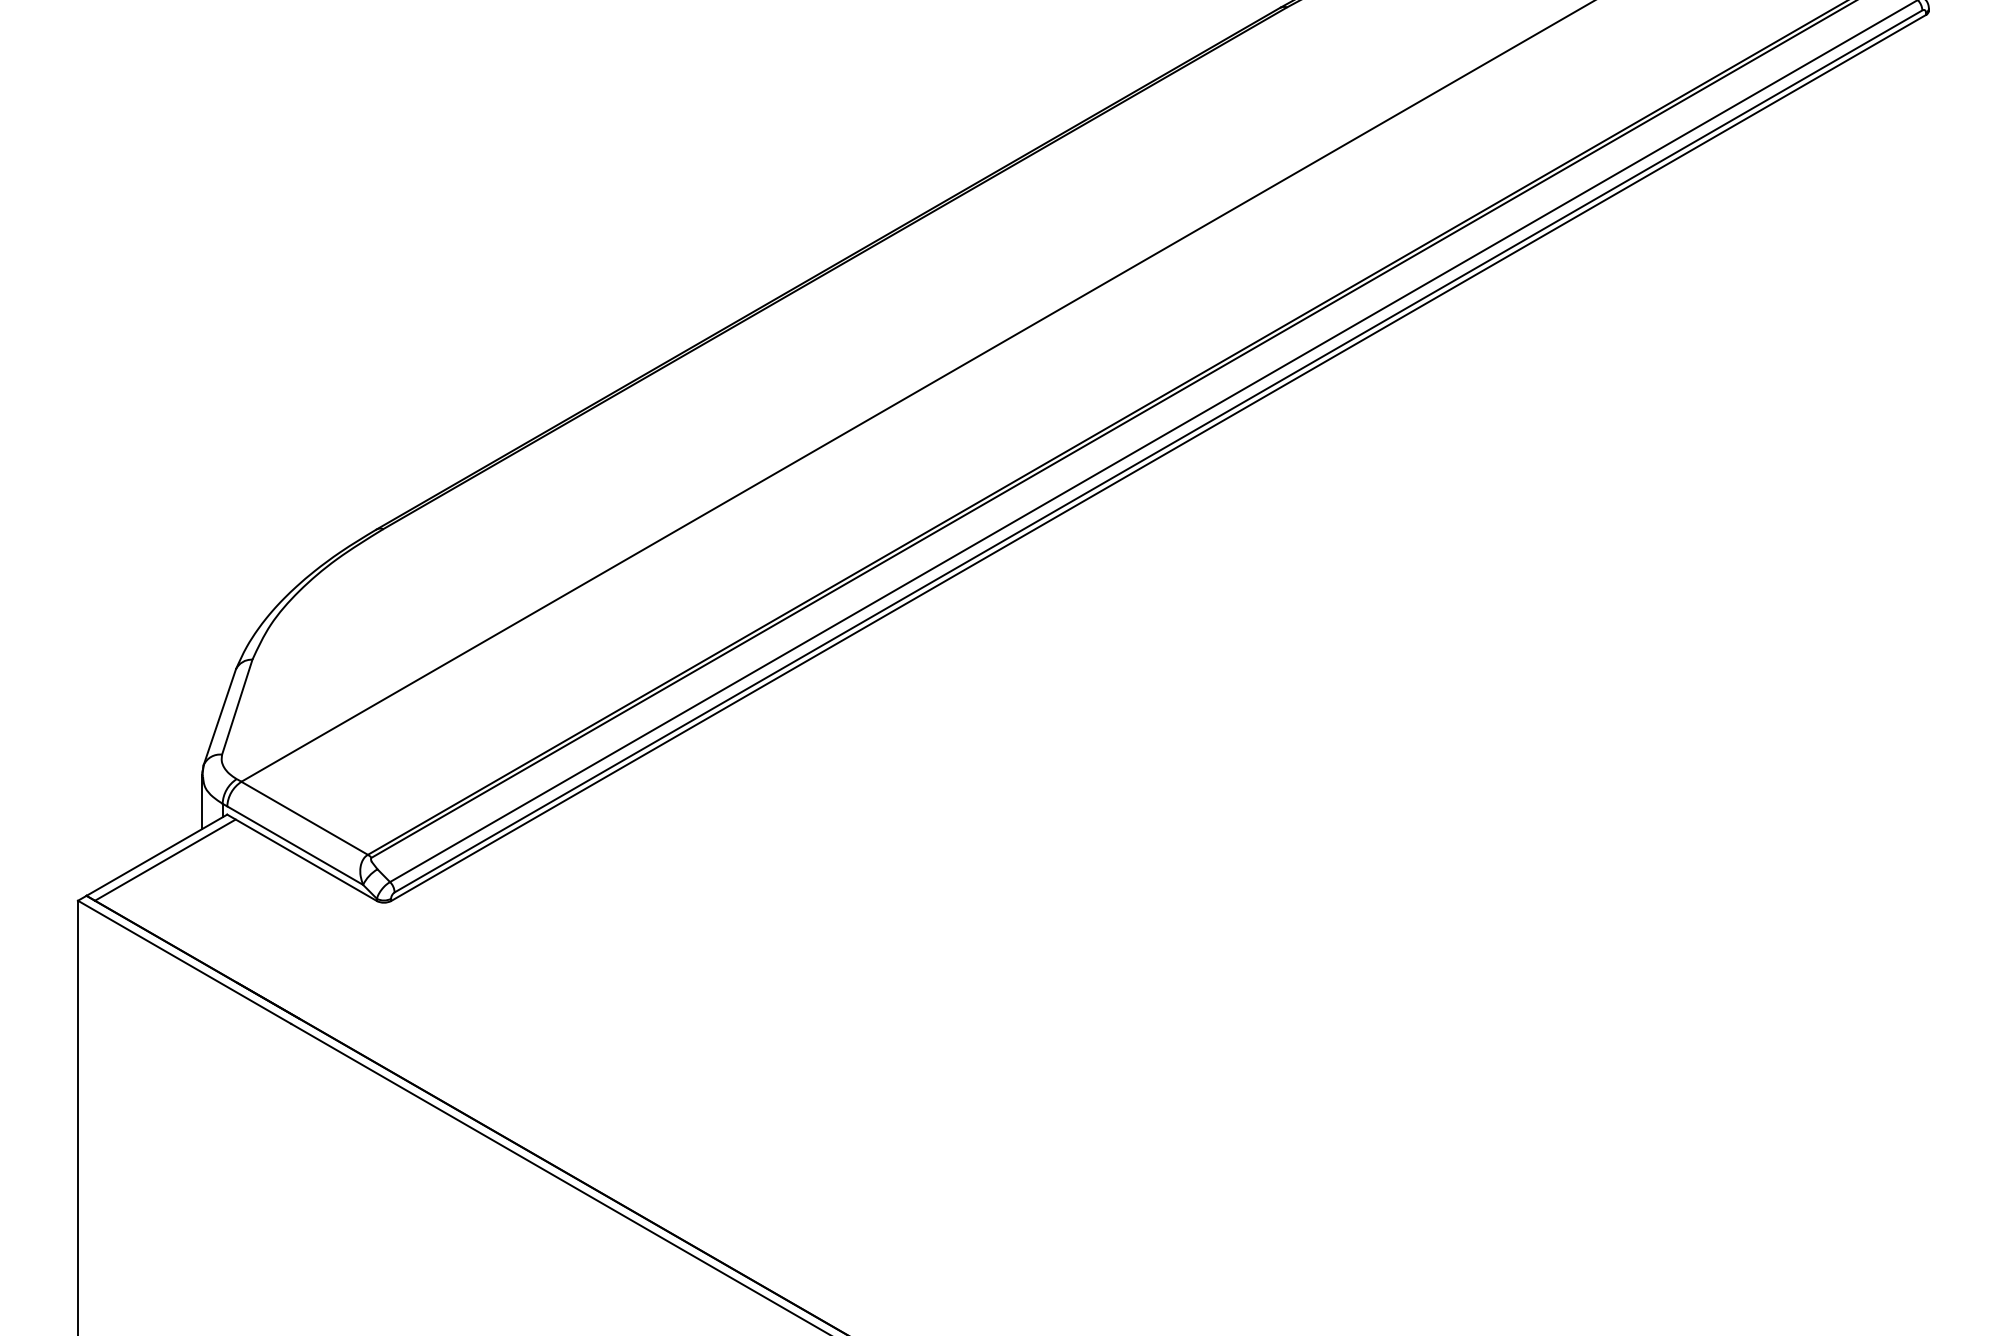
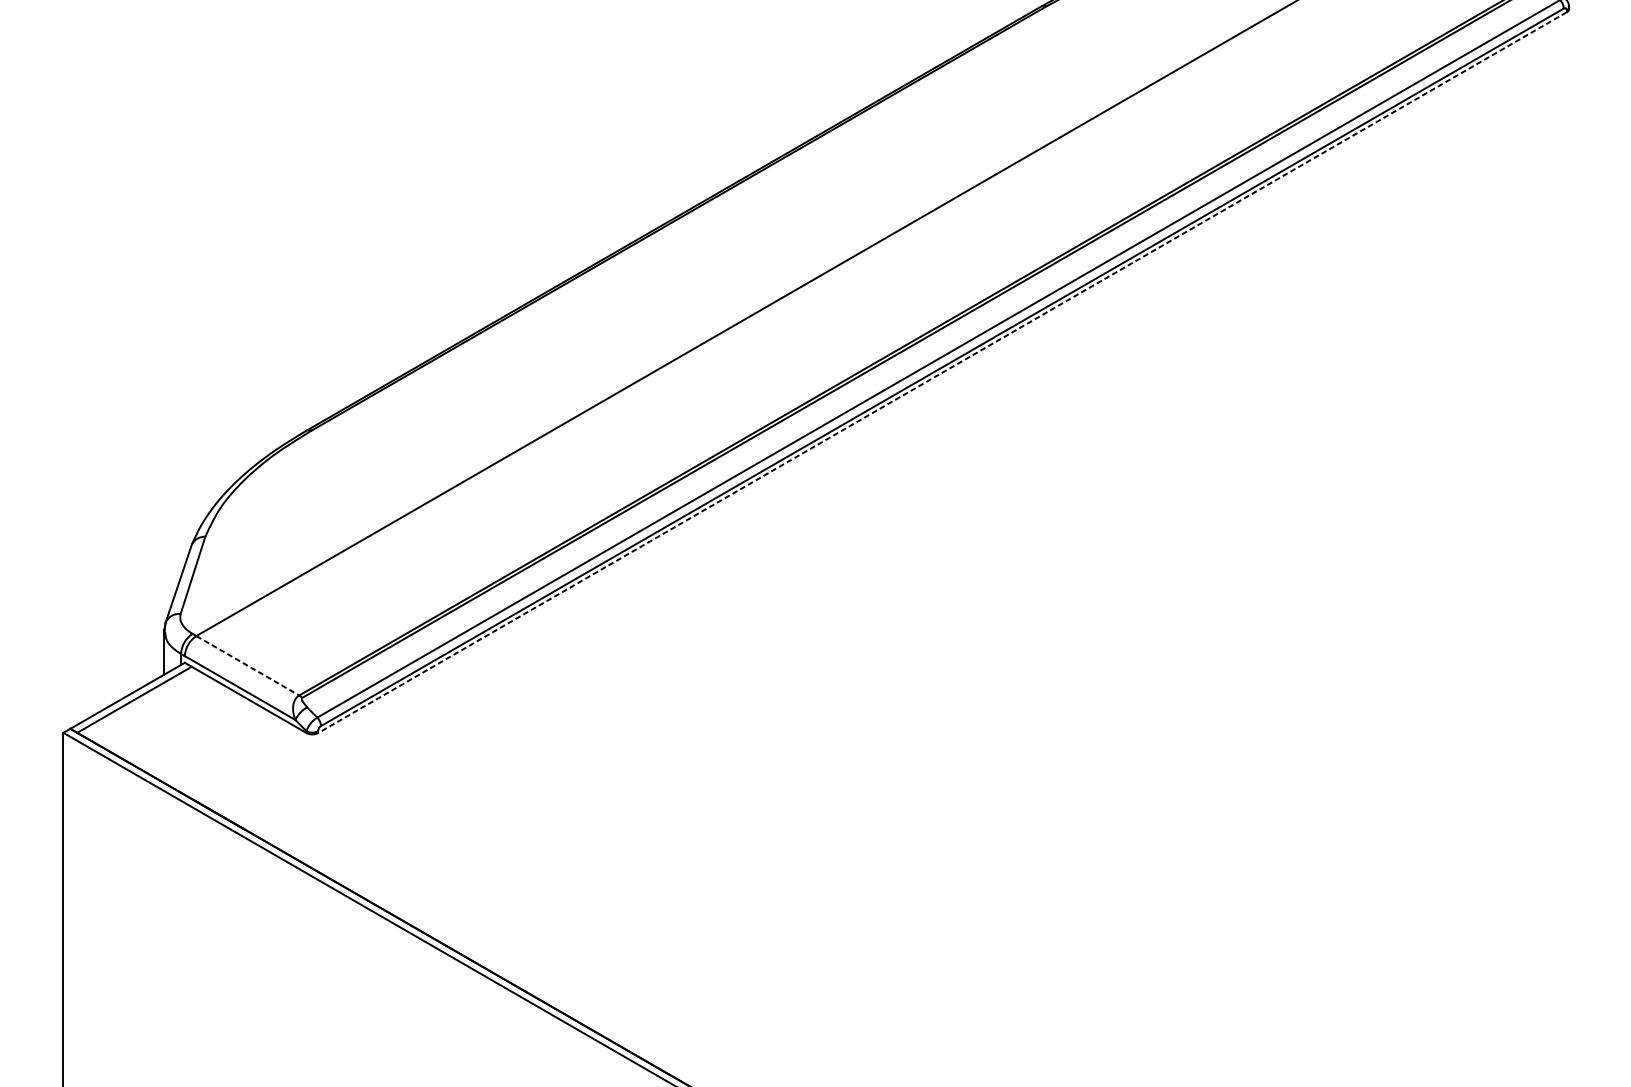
line: (1158, 458) -> (942, 373), solid -> dashed
line: (305, 818) -> (248, 665), solid -> dashed

